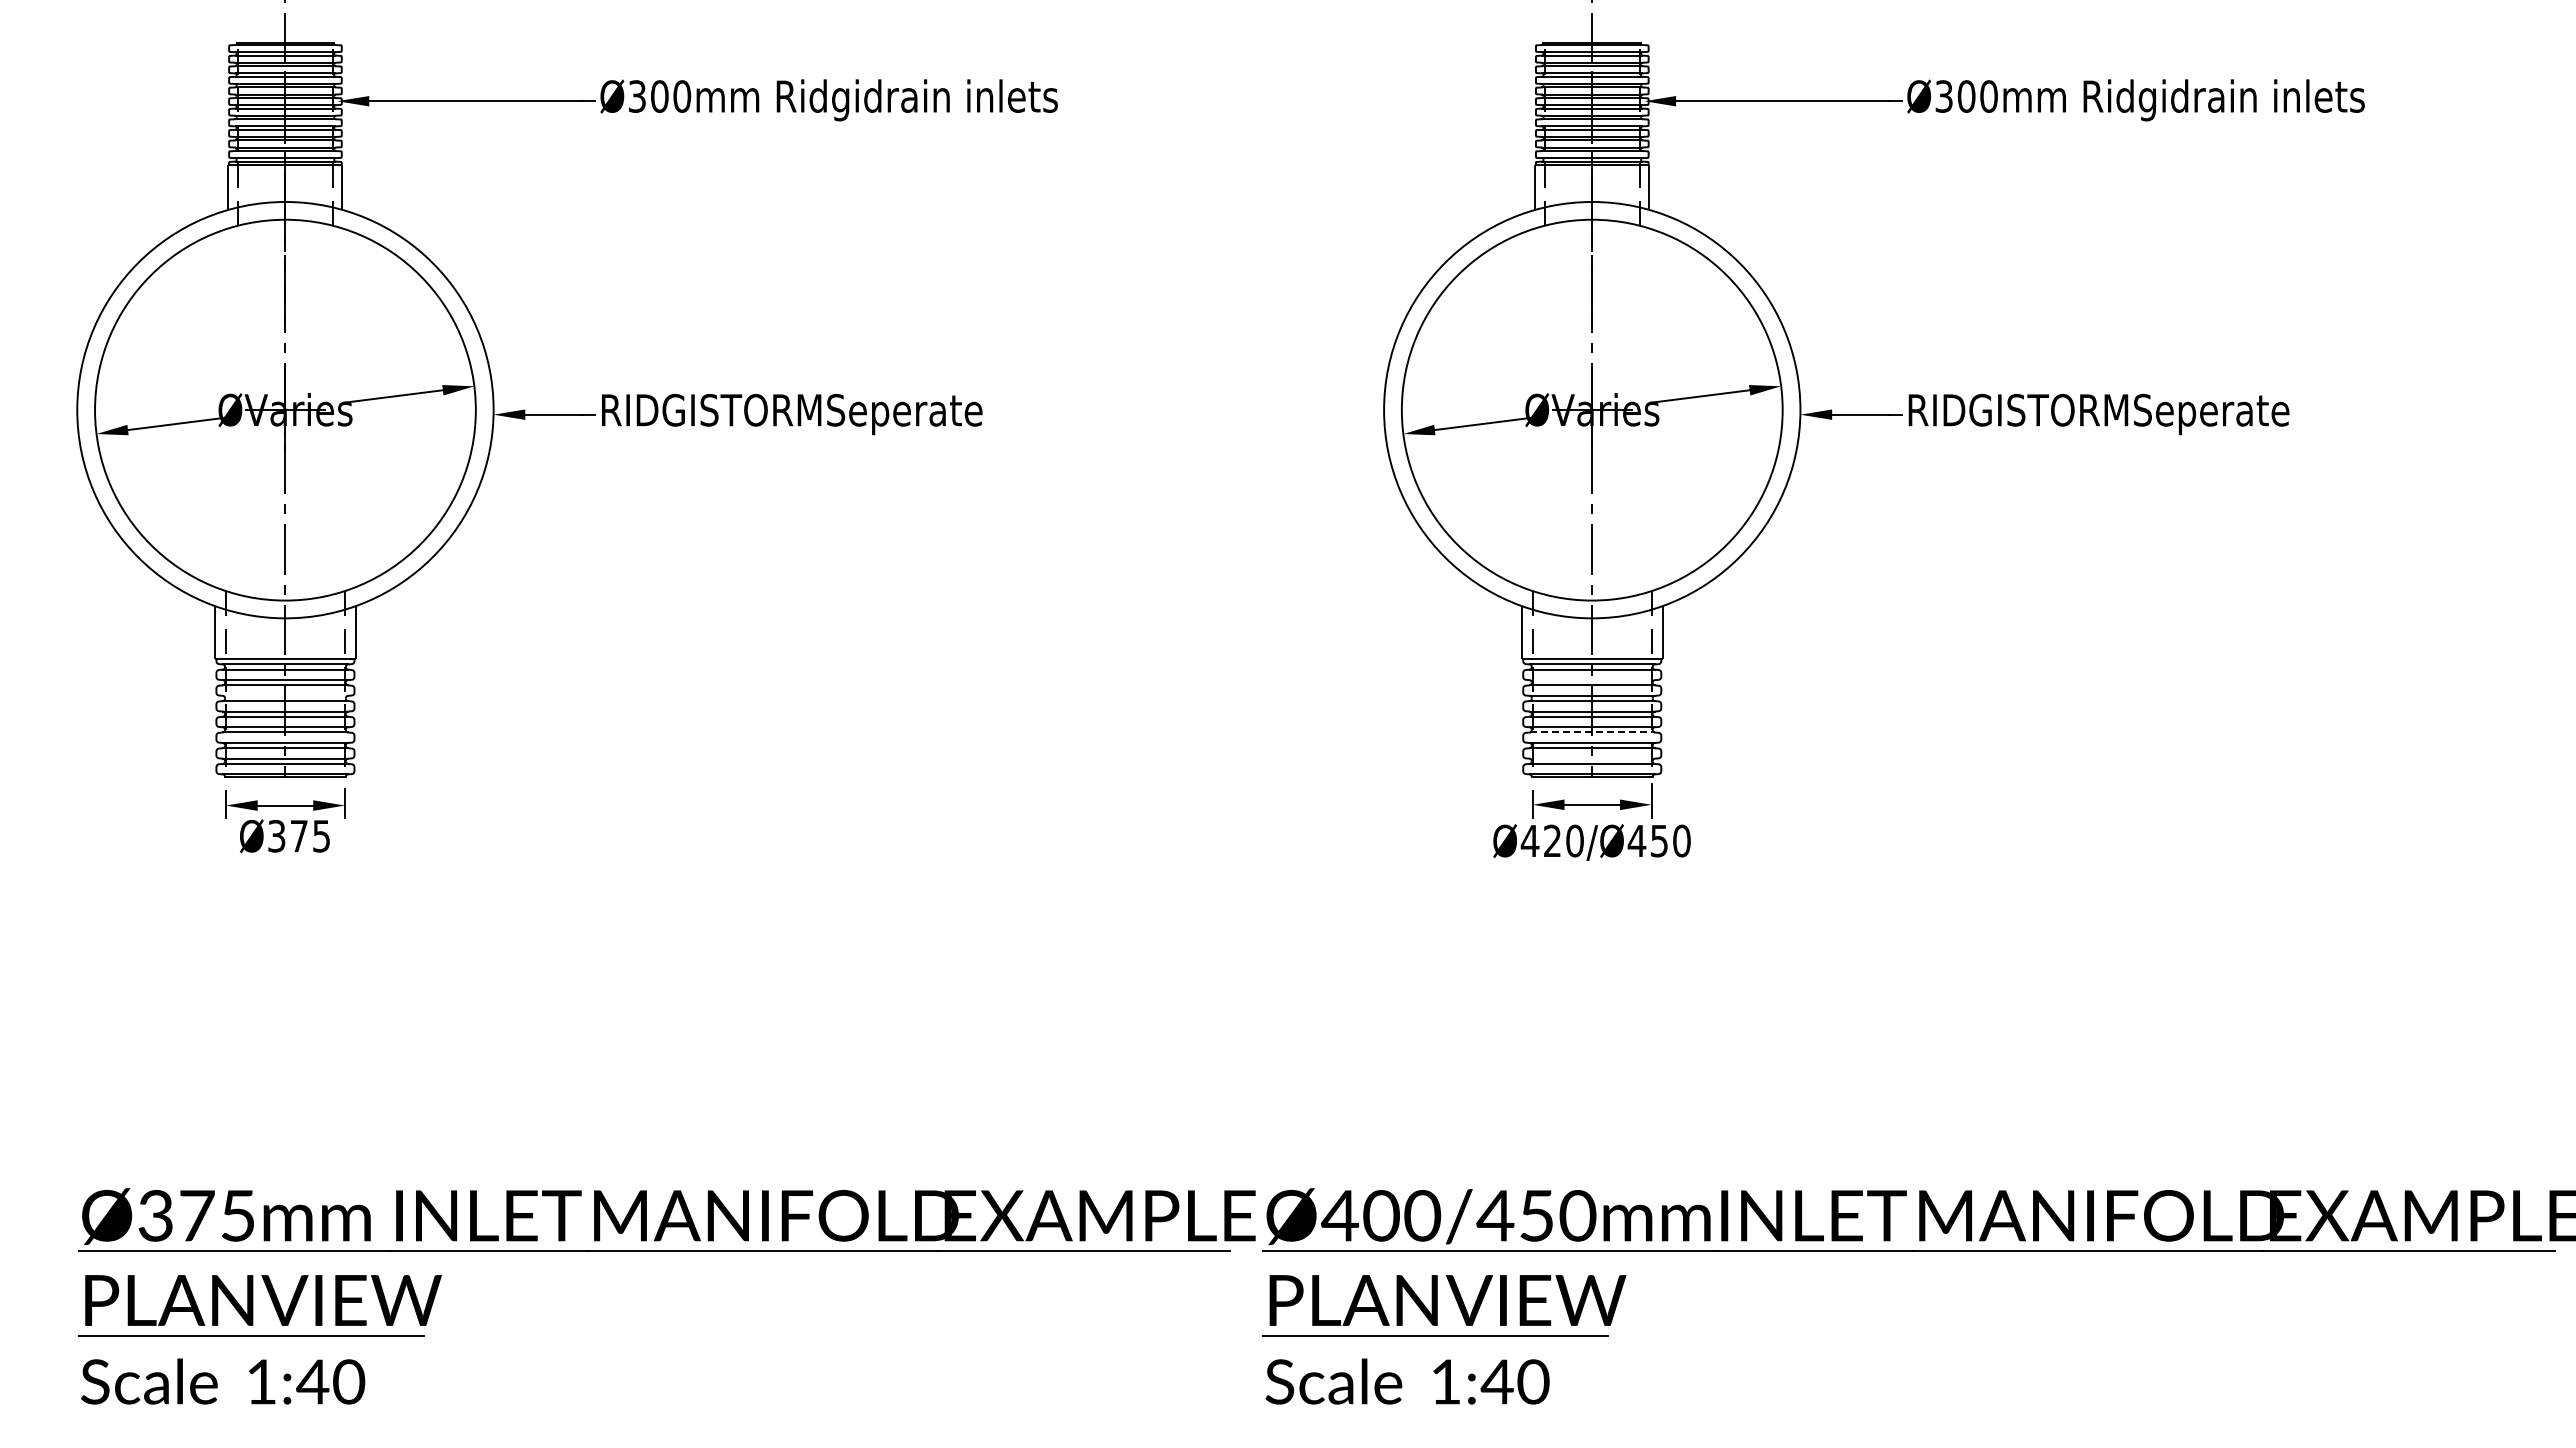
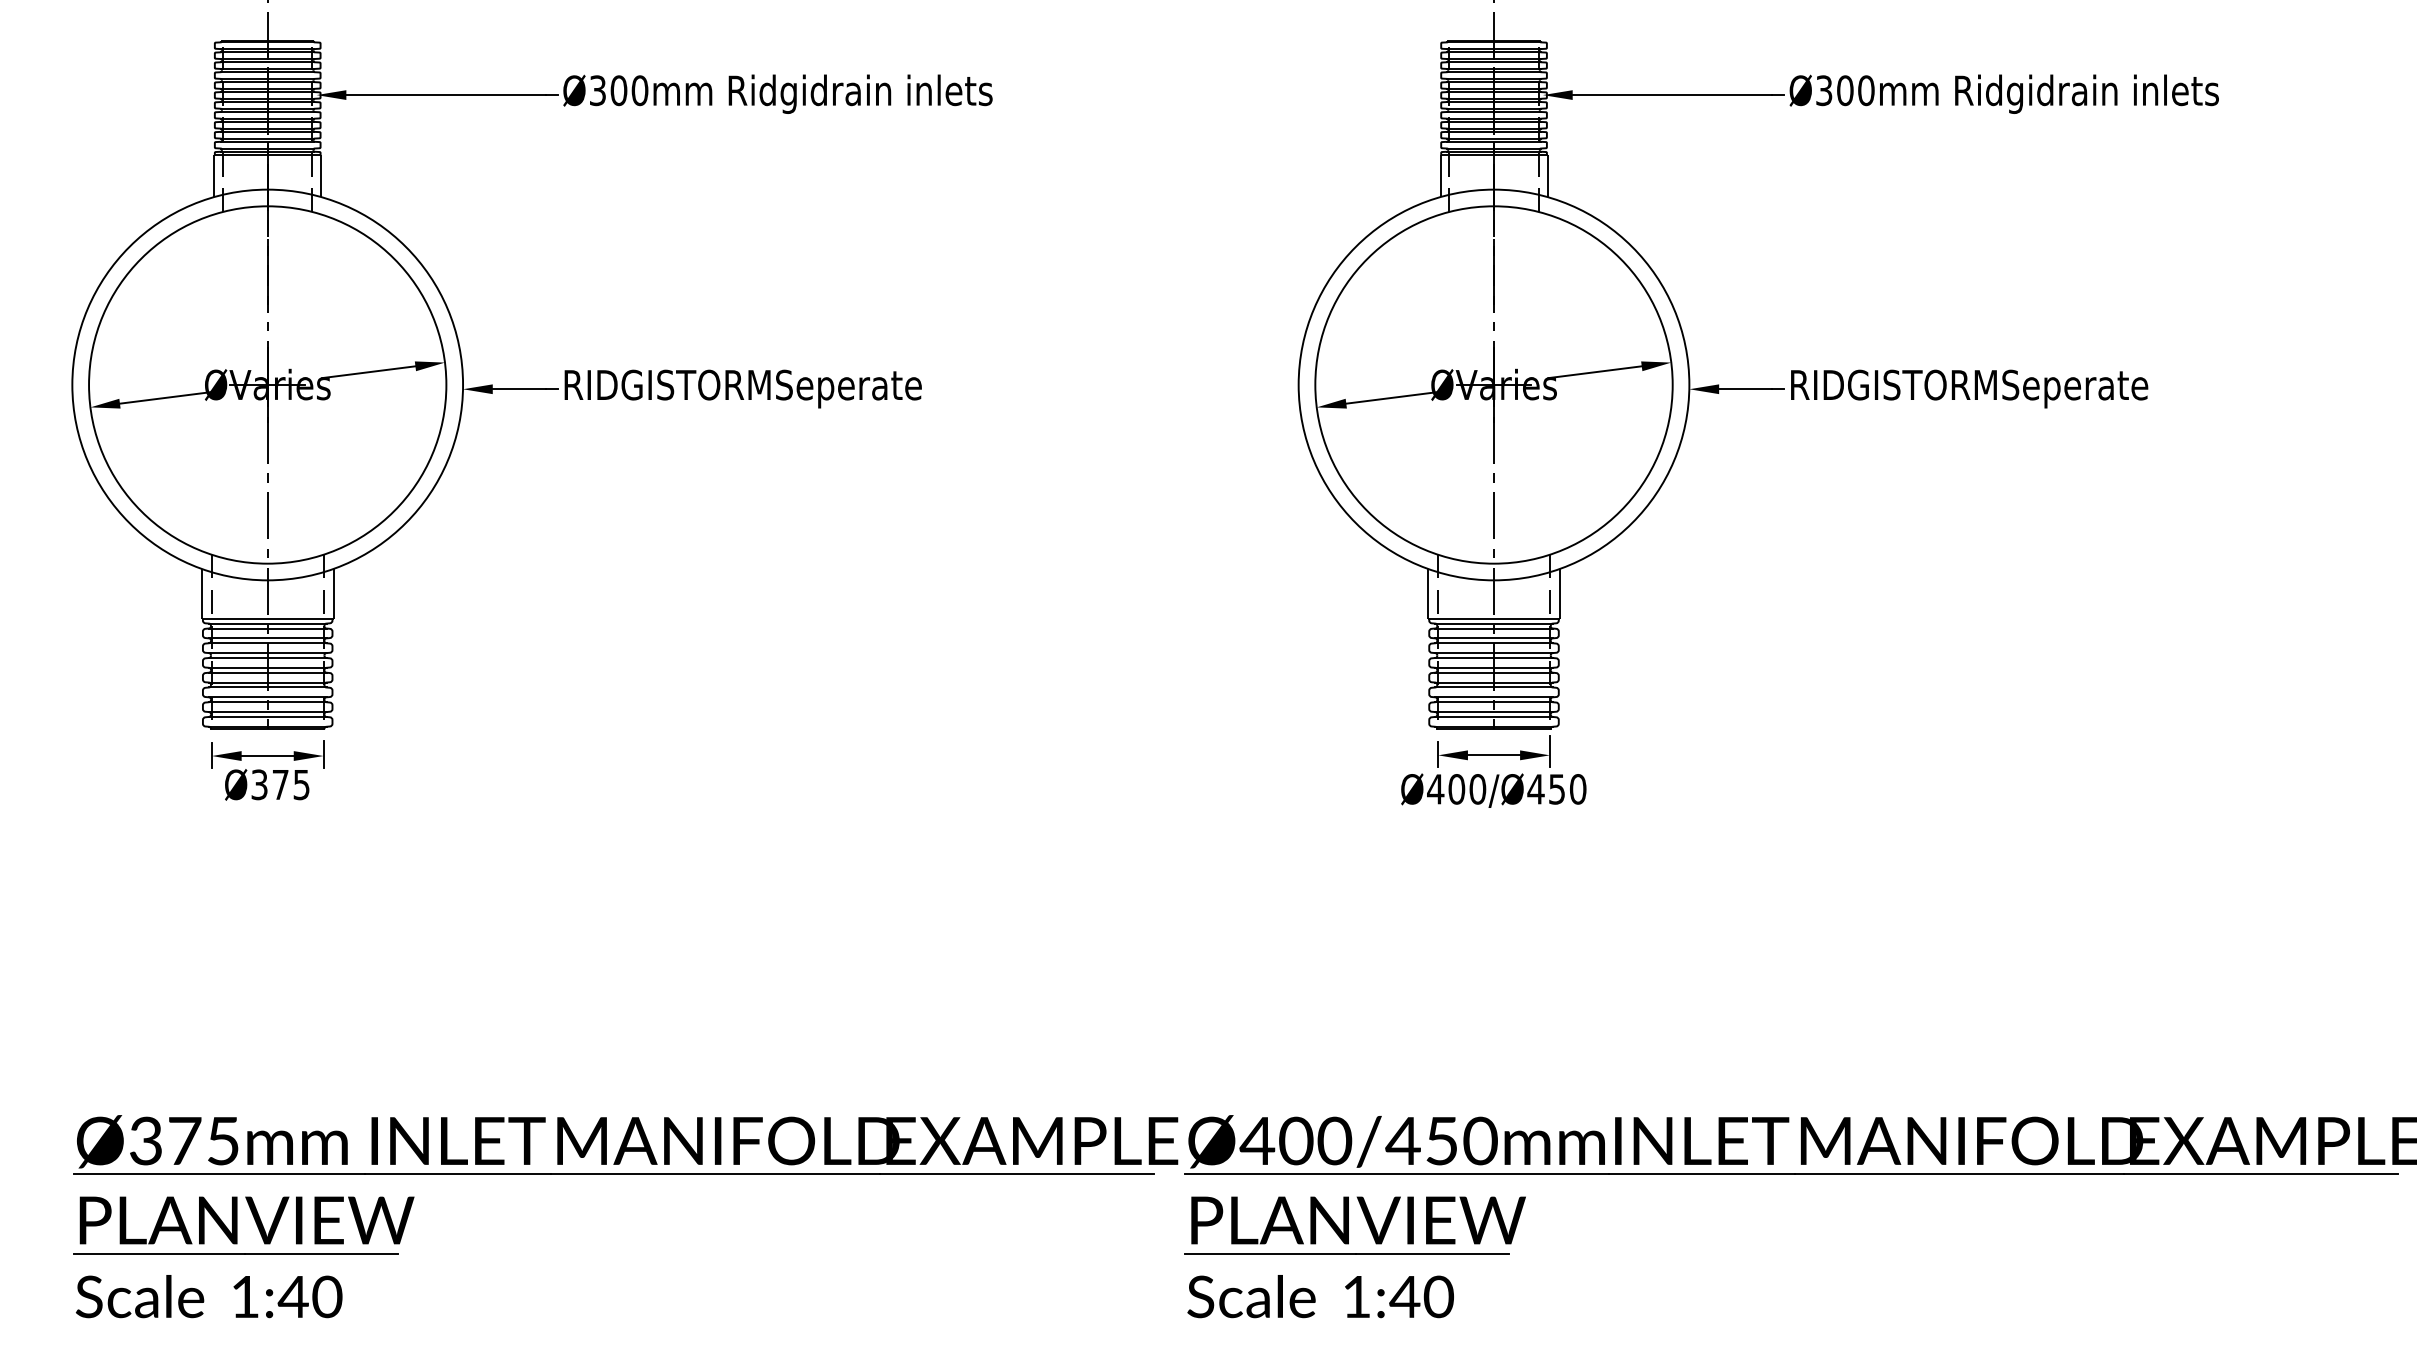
line: (1592, 680) -> (1494, 638), added
line: (285, 695) -> (267, 652), added
line: (1592, 732) -> (1494, 687), dashed -> solid
line: (1592, 758) -> (1494, 711), added
text: (1552, 840) -> (1456, 788), Ø420/Ø450 -> Ø400/Ø450

